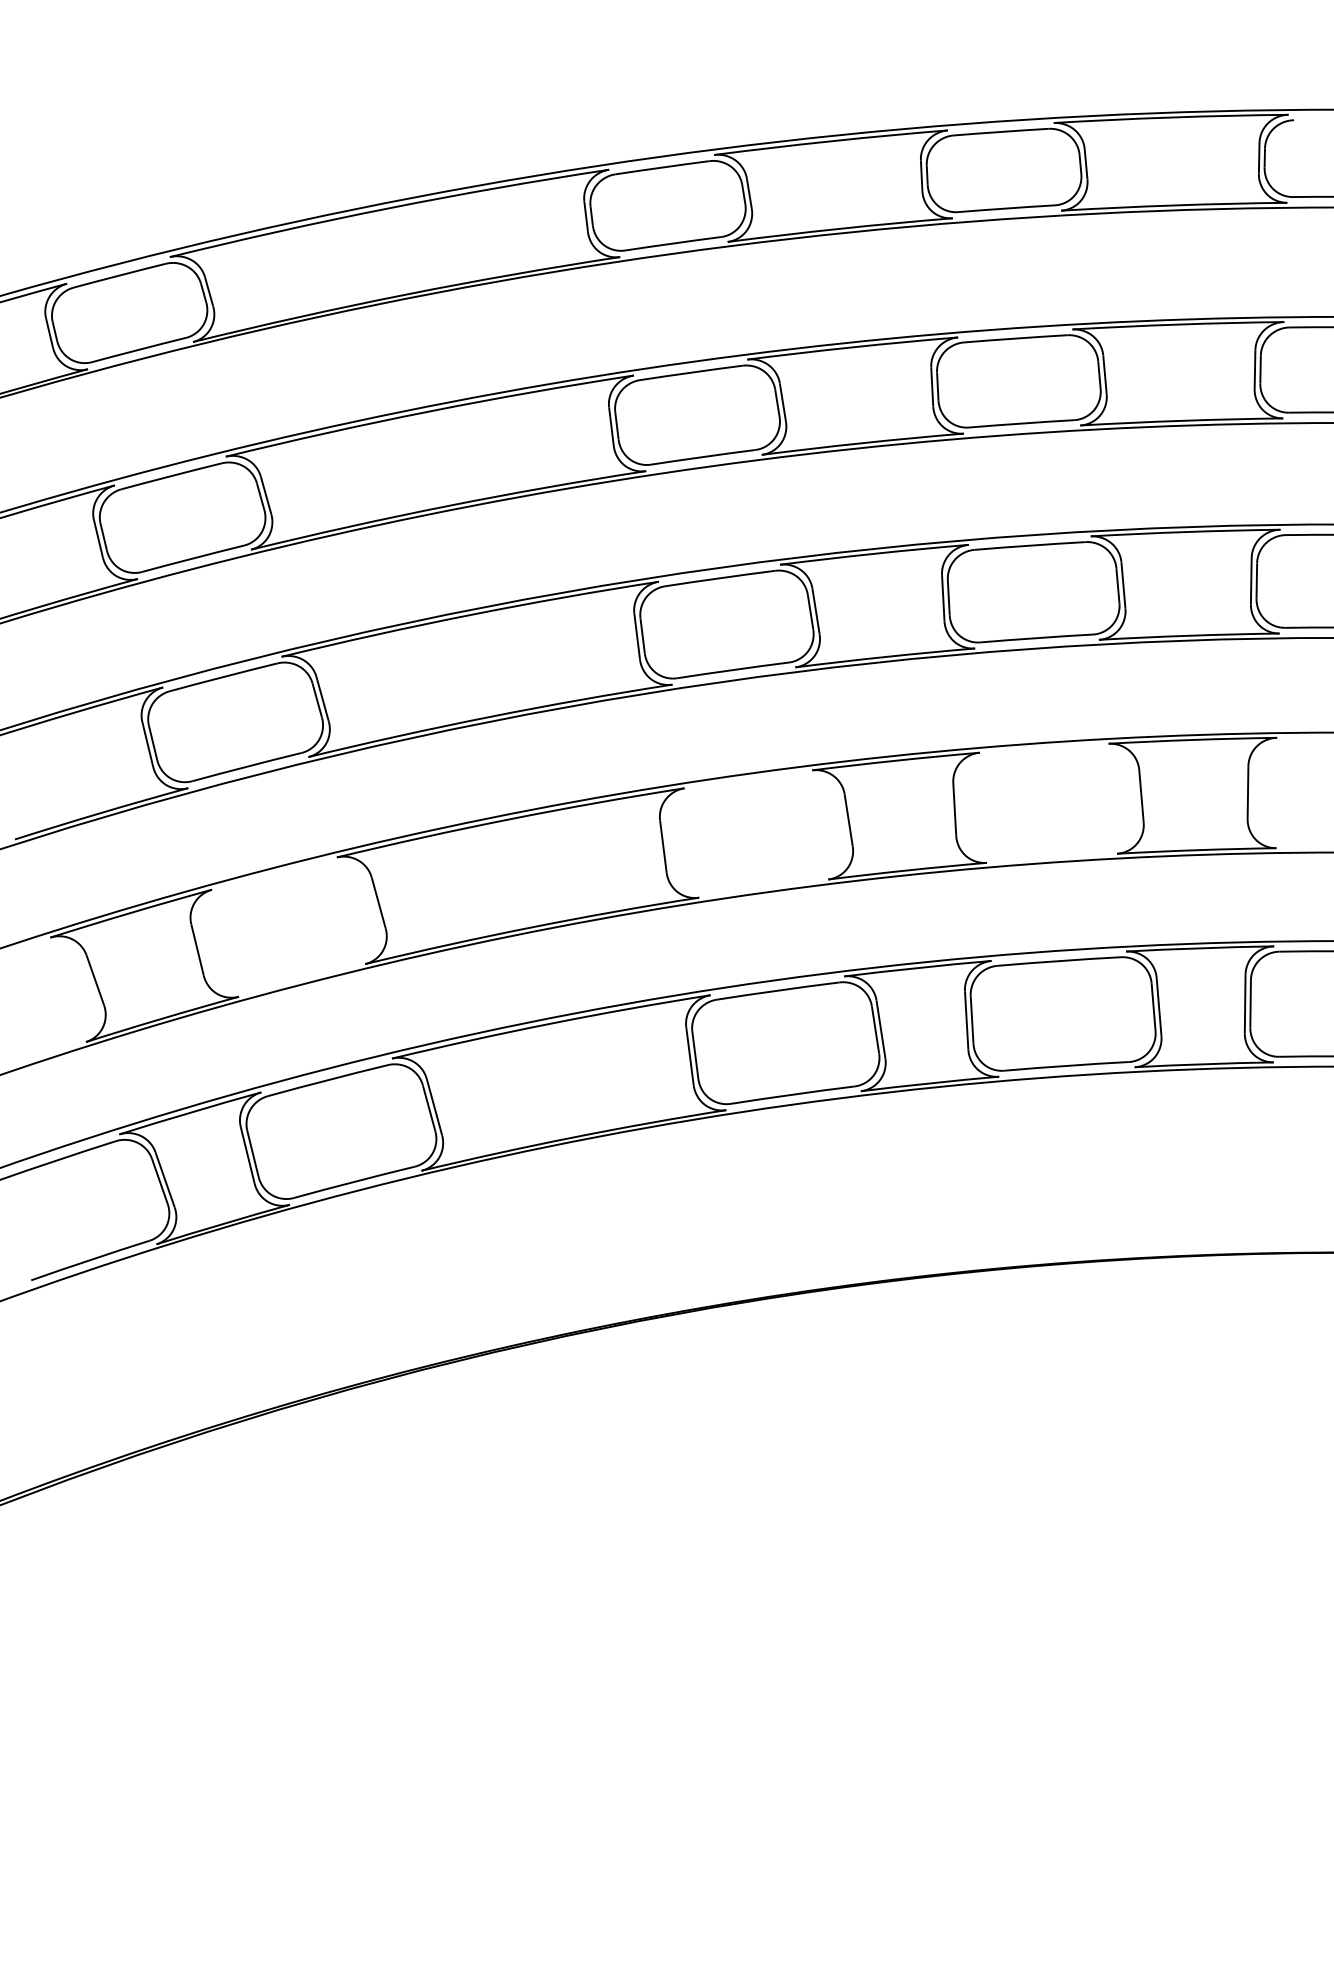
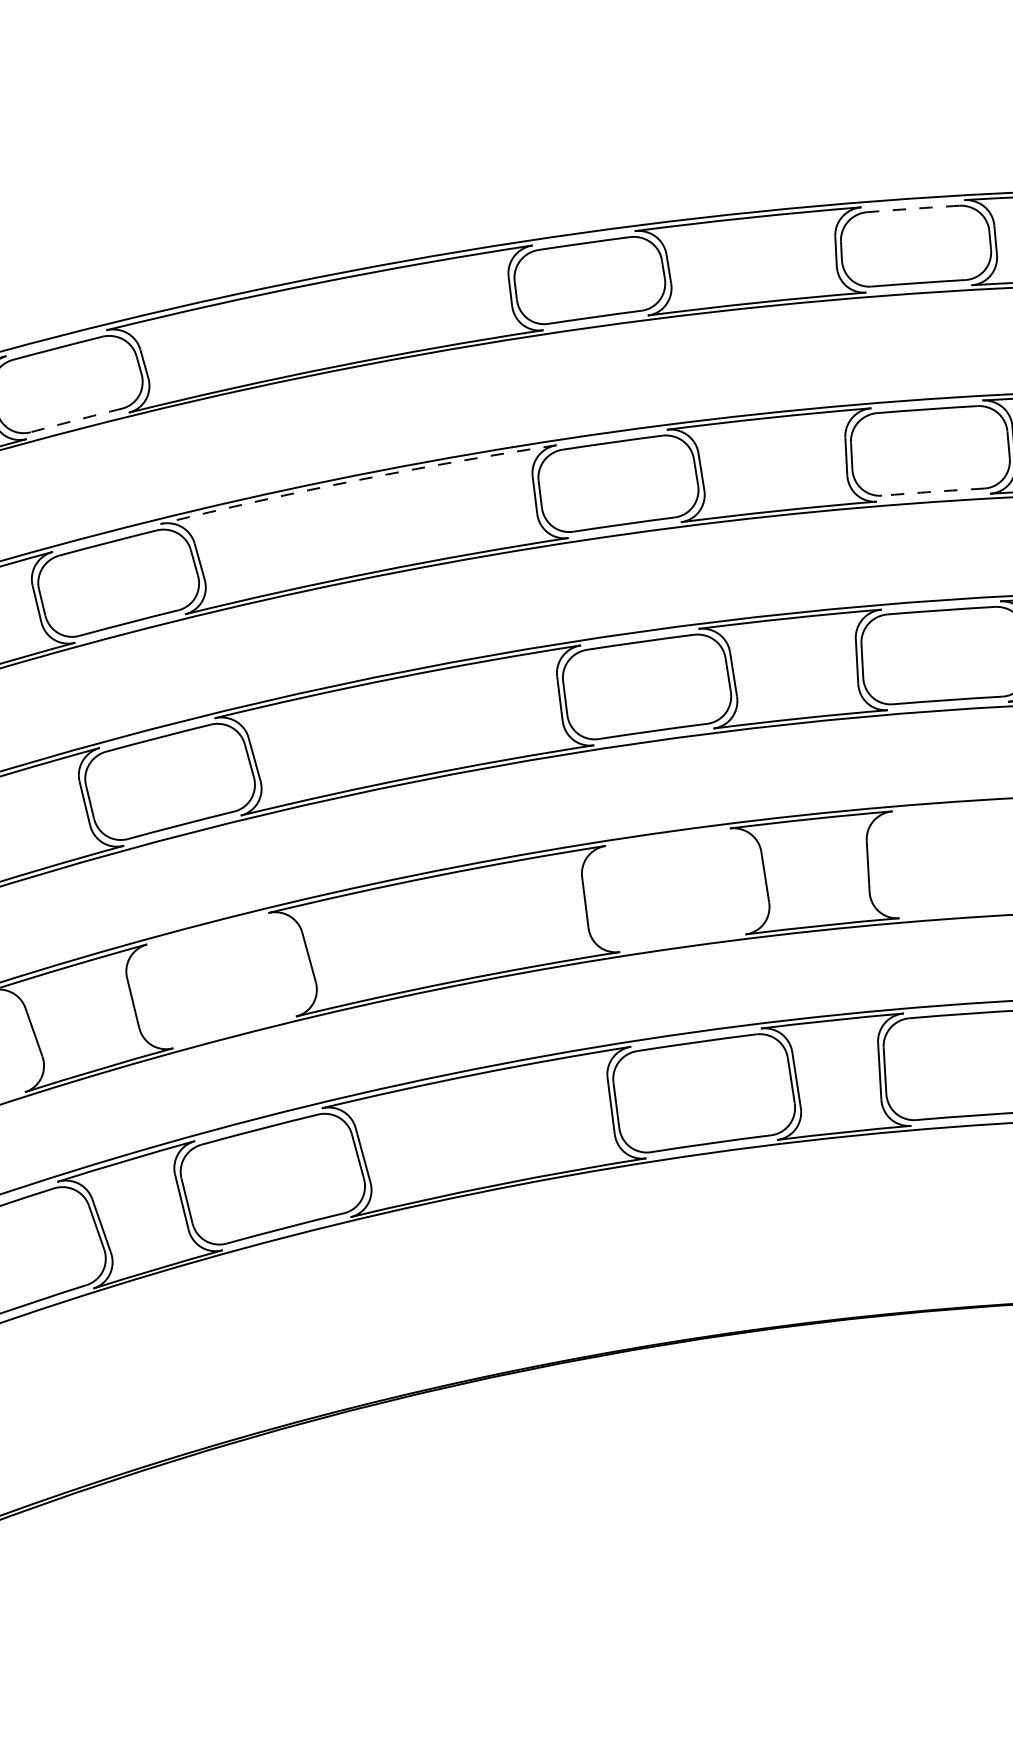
arc: (1001, 131) -> (913, 208), solid -> dashed
arc: (138, 349) -> (75, 419), solid -> dashed
arc: (428, 411) -> (357, 480), solid -> dashed
arc: (1021, 423) -> (932, 491), solid -> dashed

